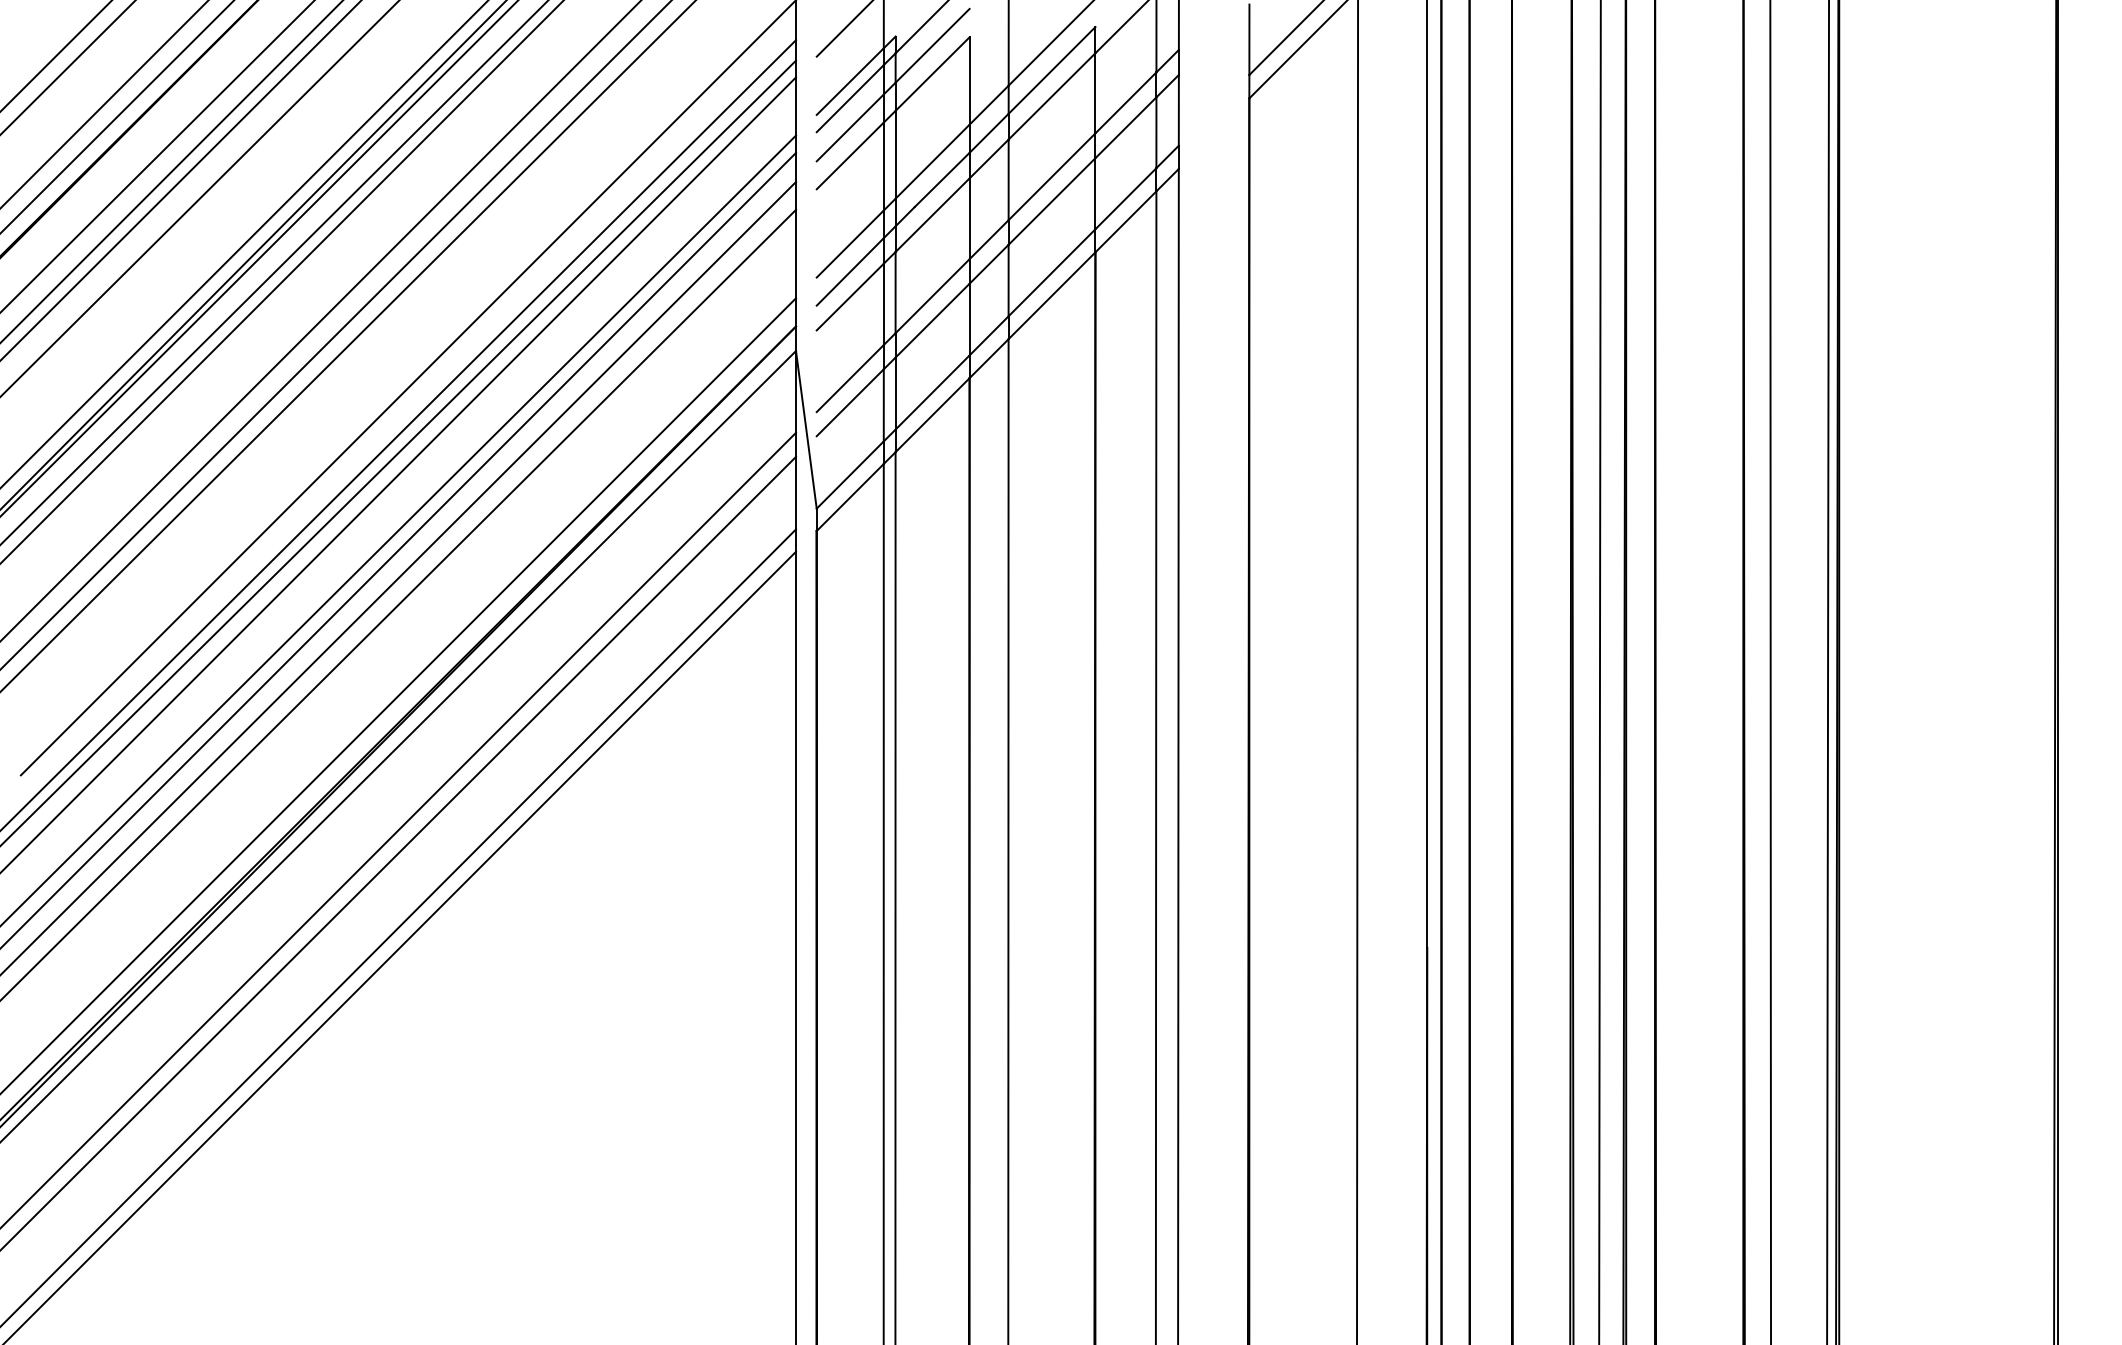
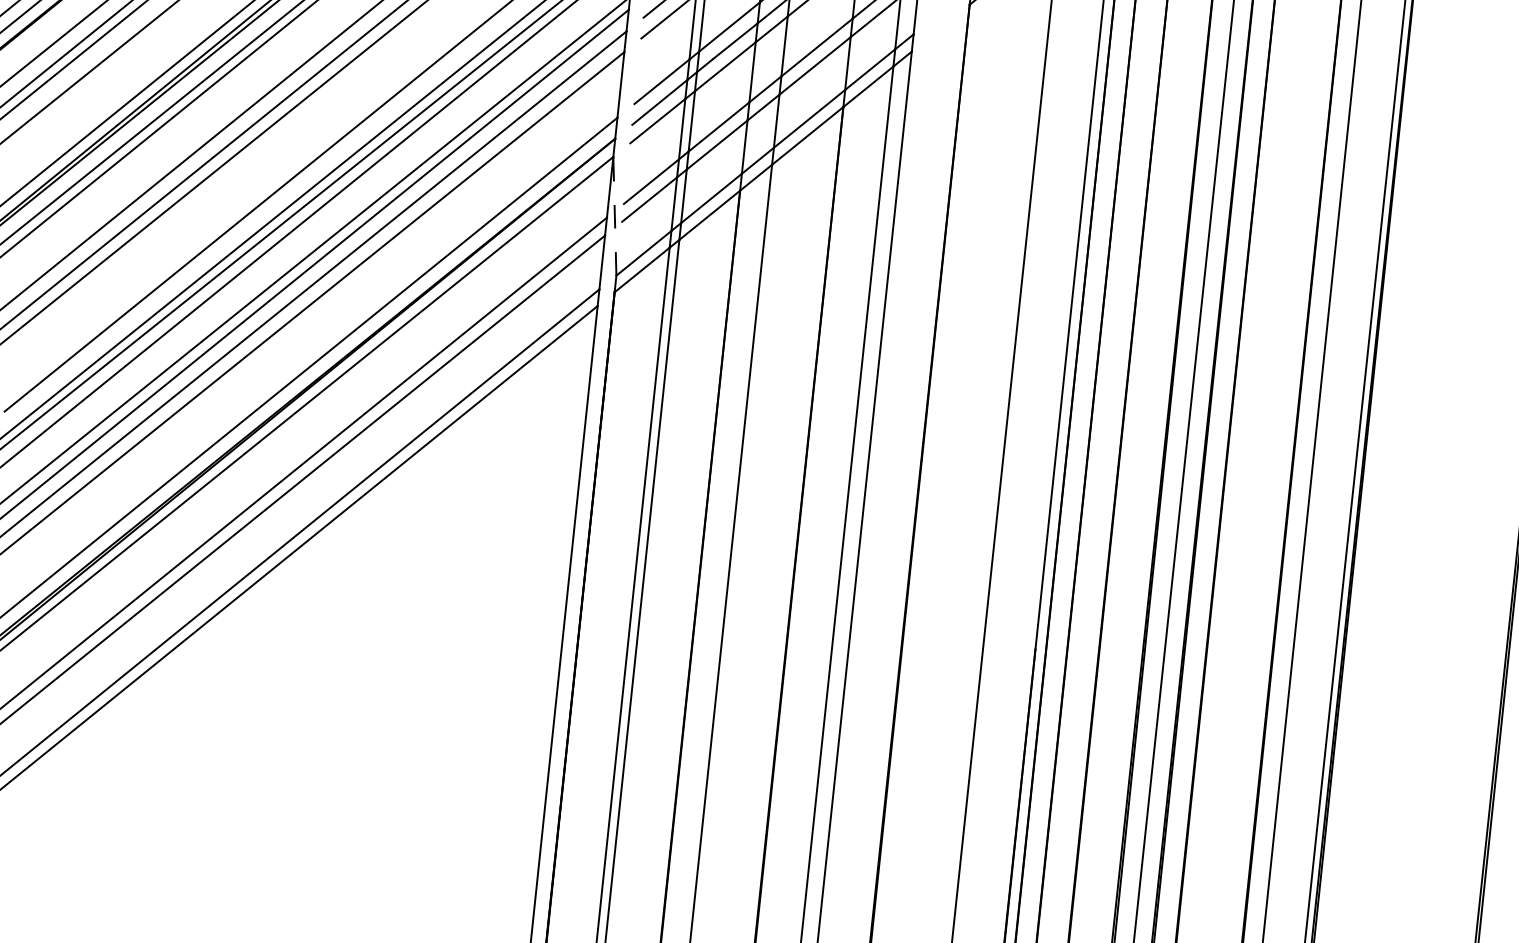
line: (806, 429) -> (615, 216), solid -> dashed

